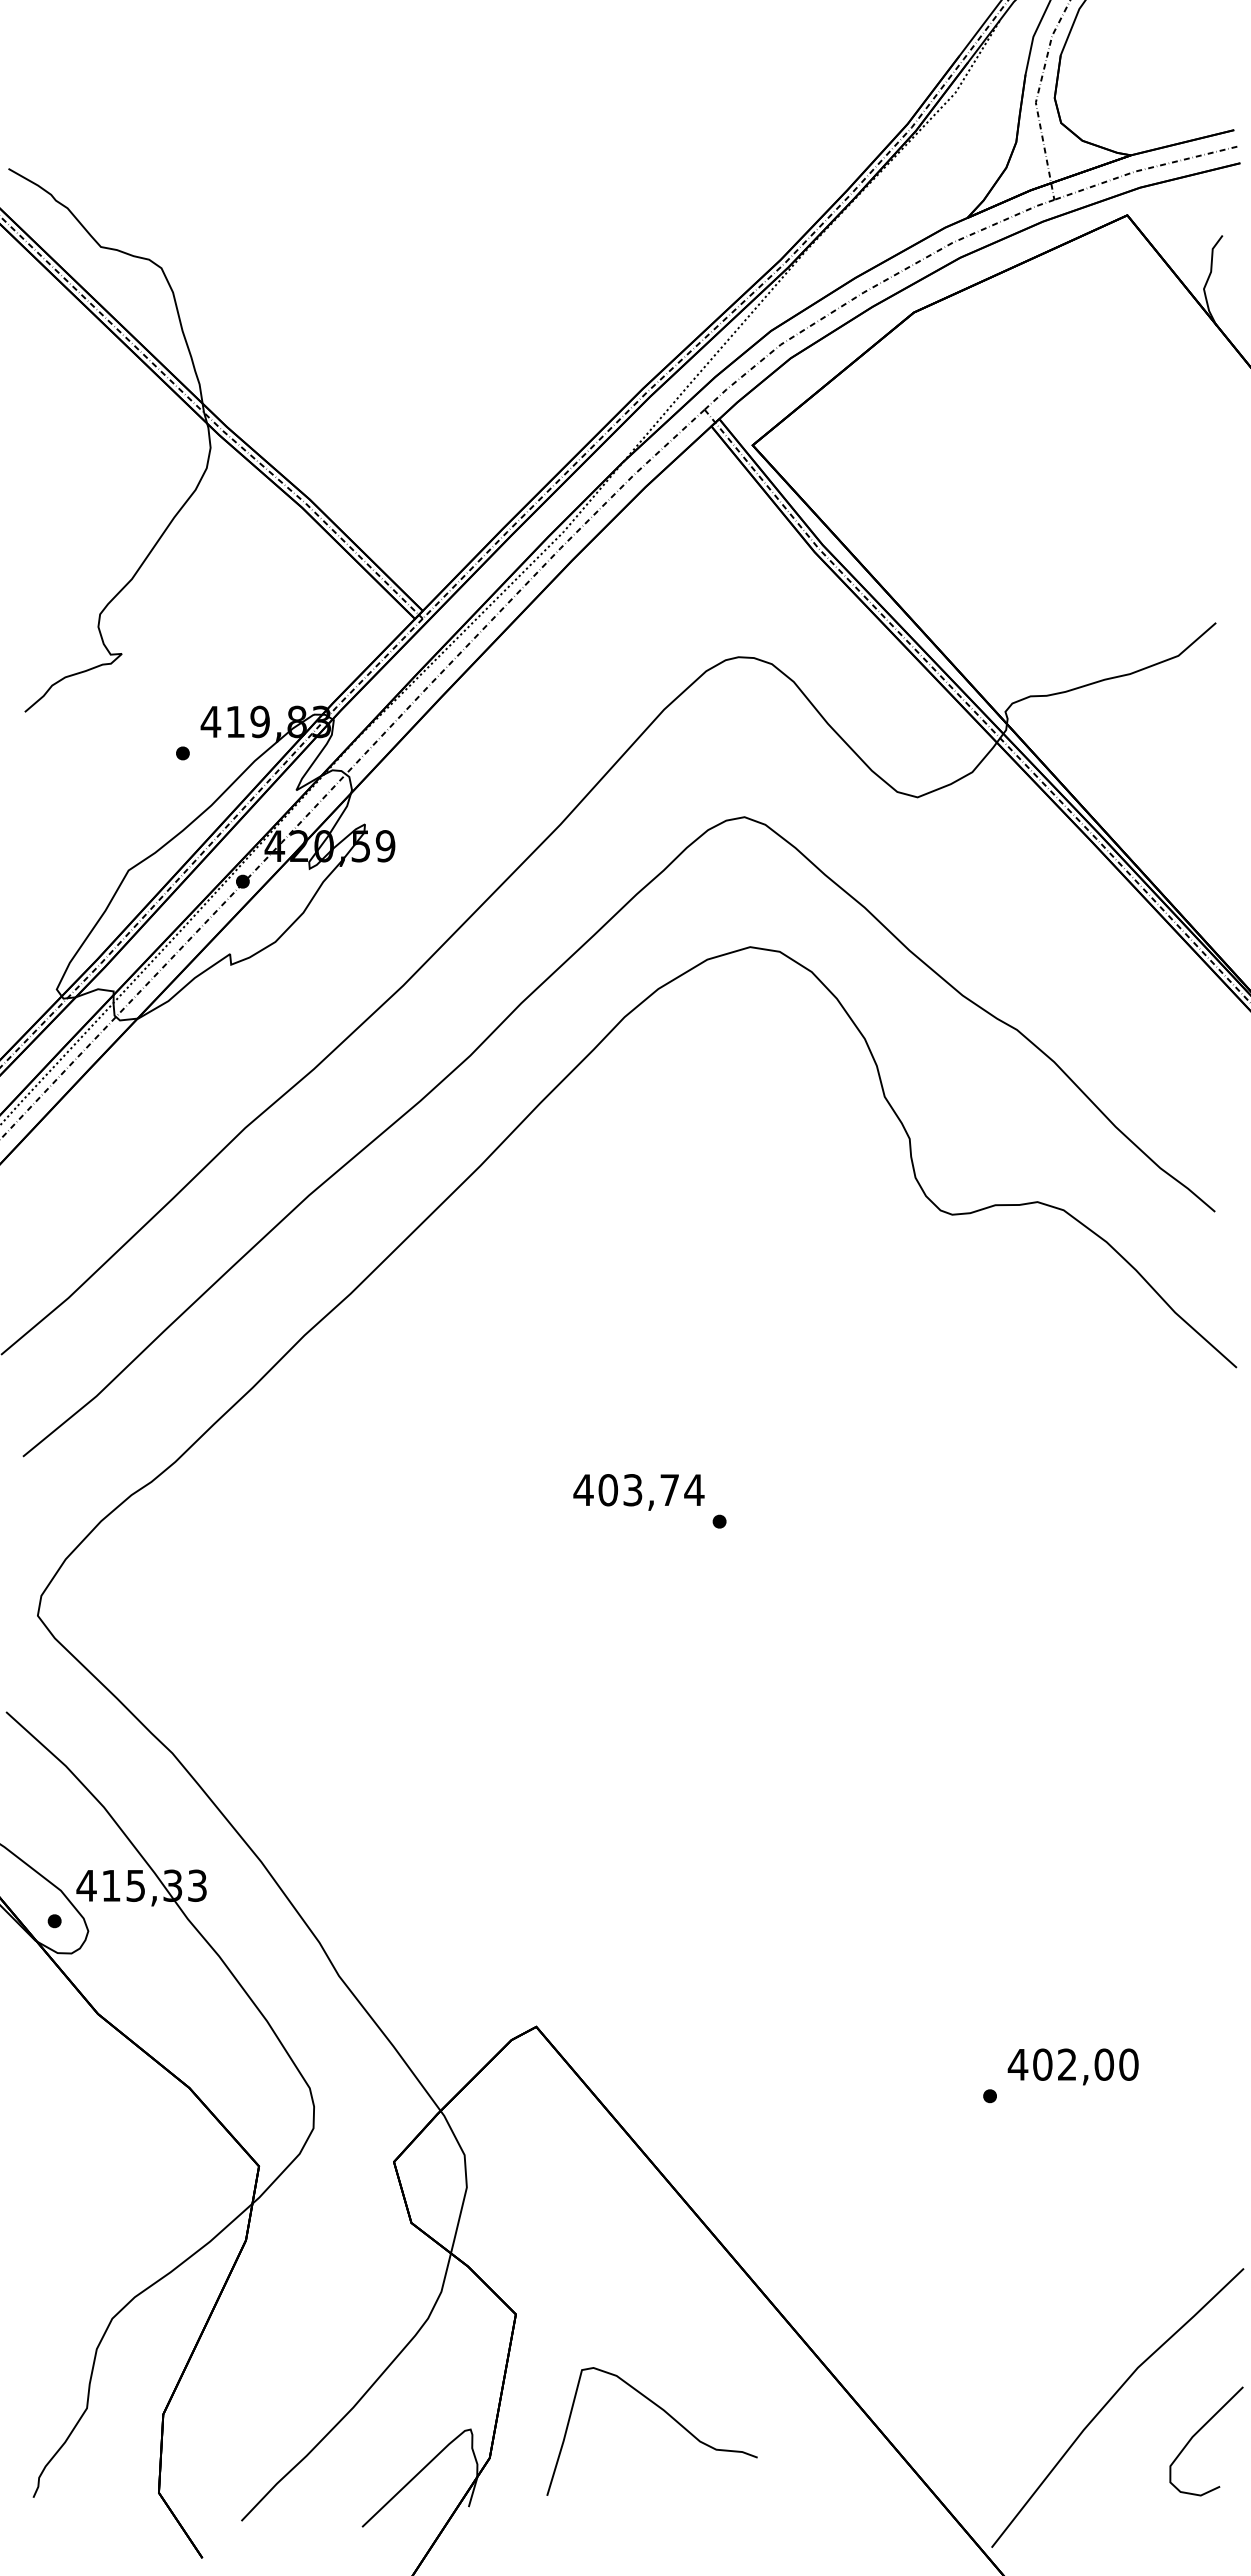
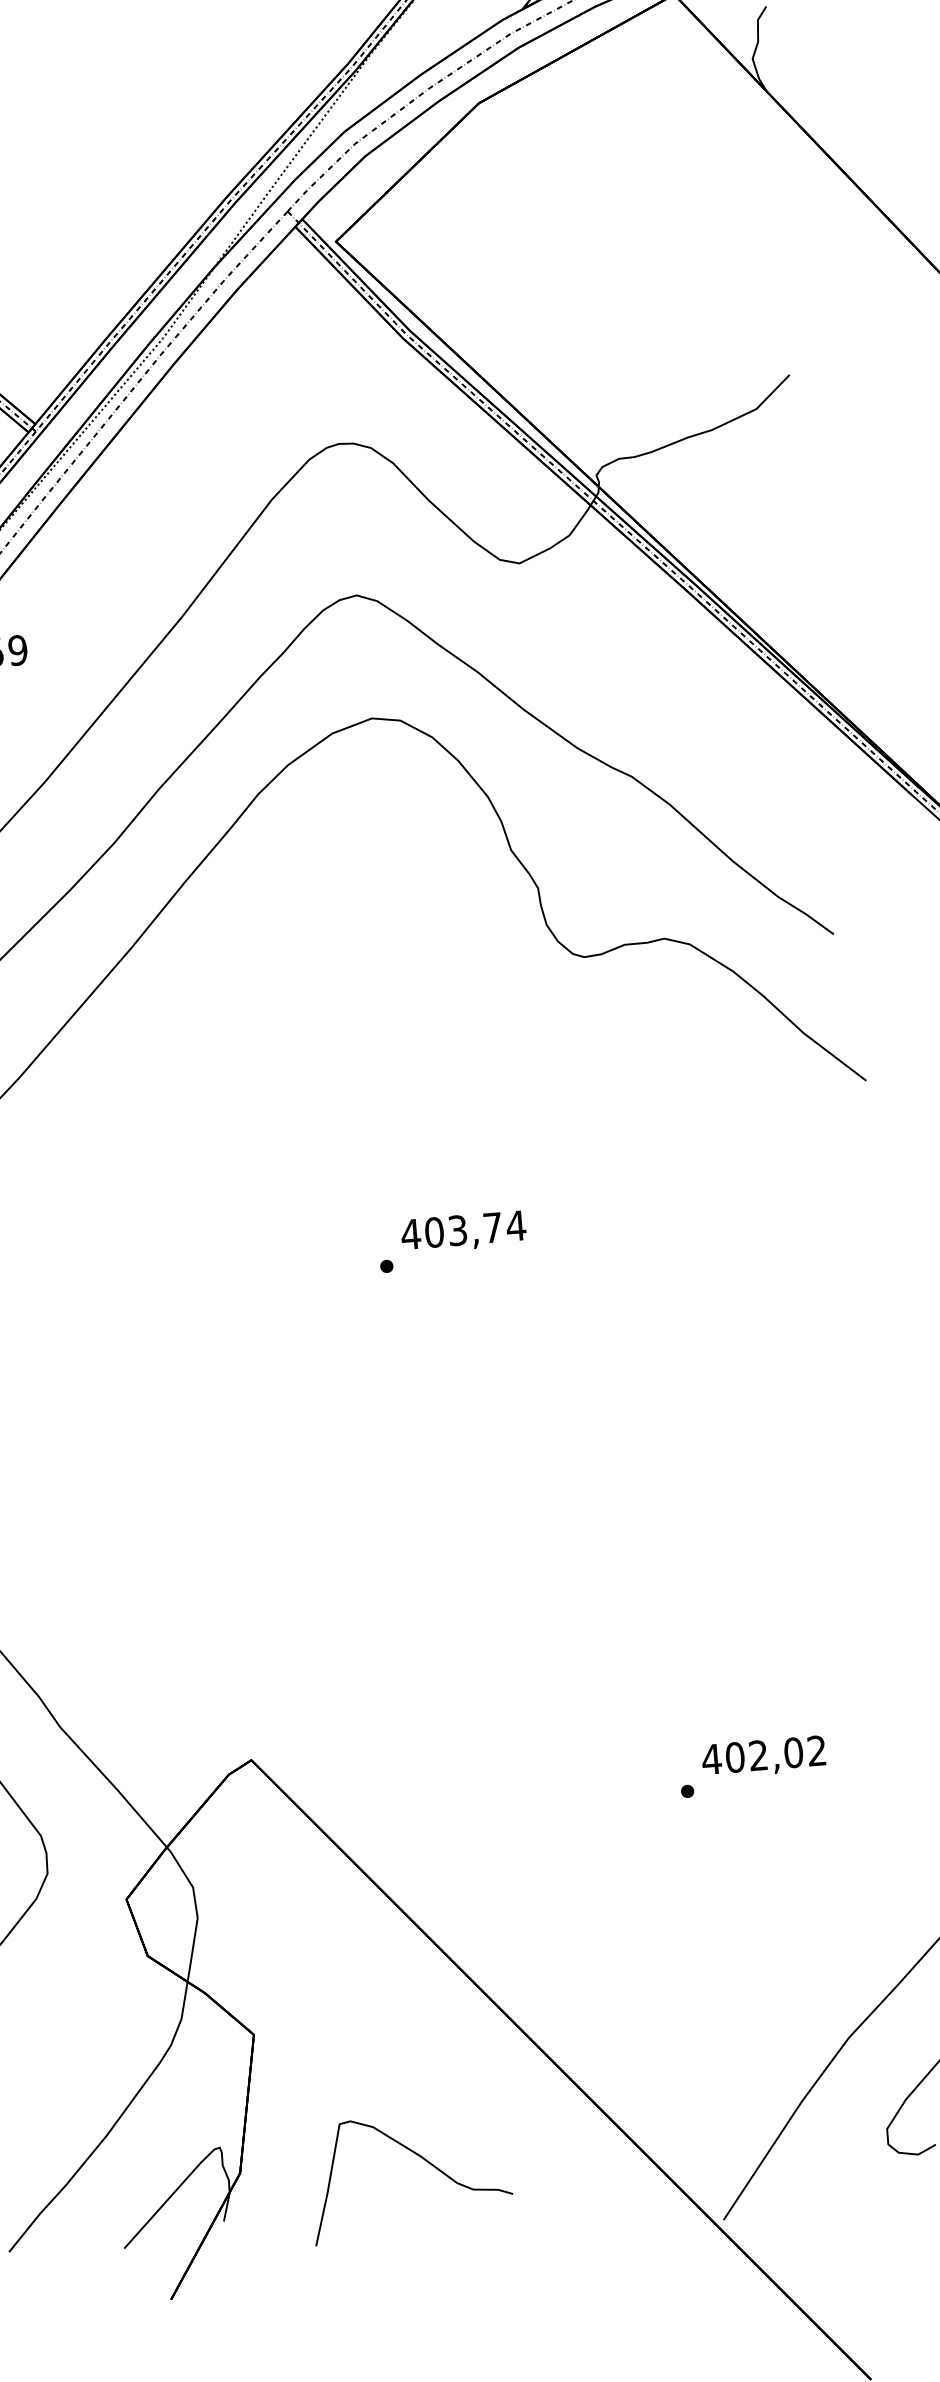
text: (638, 1492) -> (463, 1232), moved
text: (1128, 2064) -> (816, 1750), 402,00 -> 402,02
curve: (664, 2412) -> (421, 2158), moved

